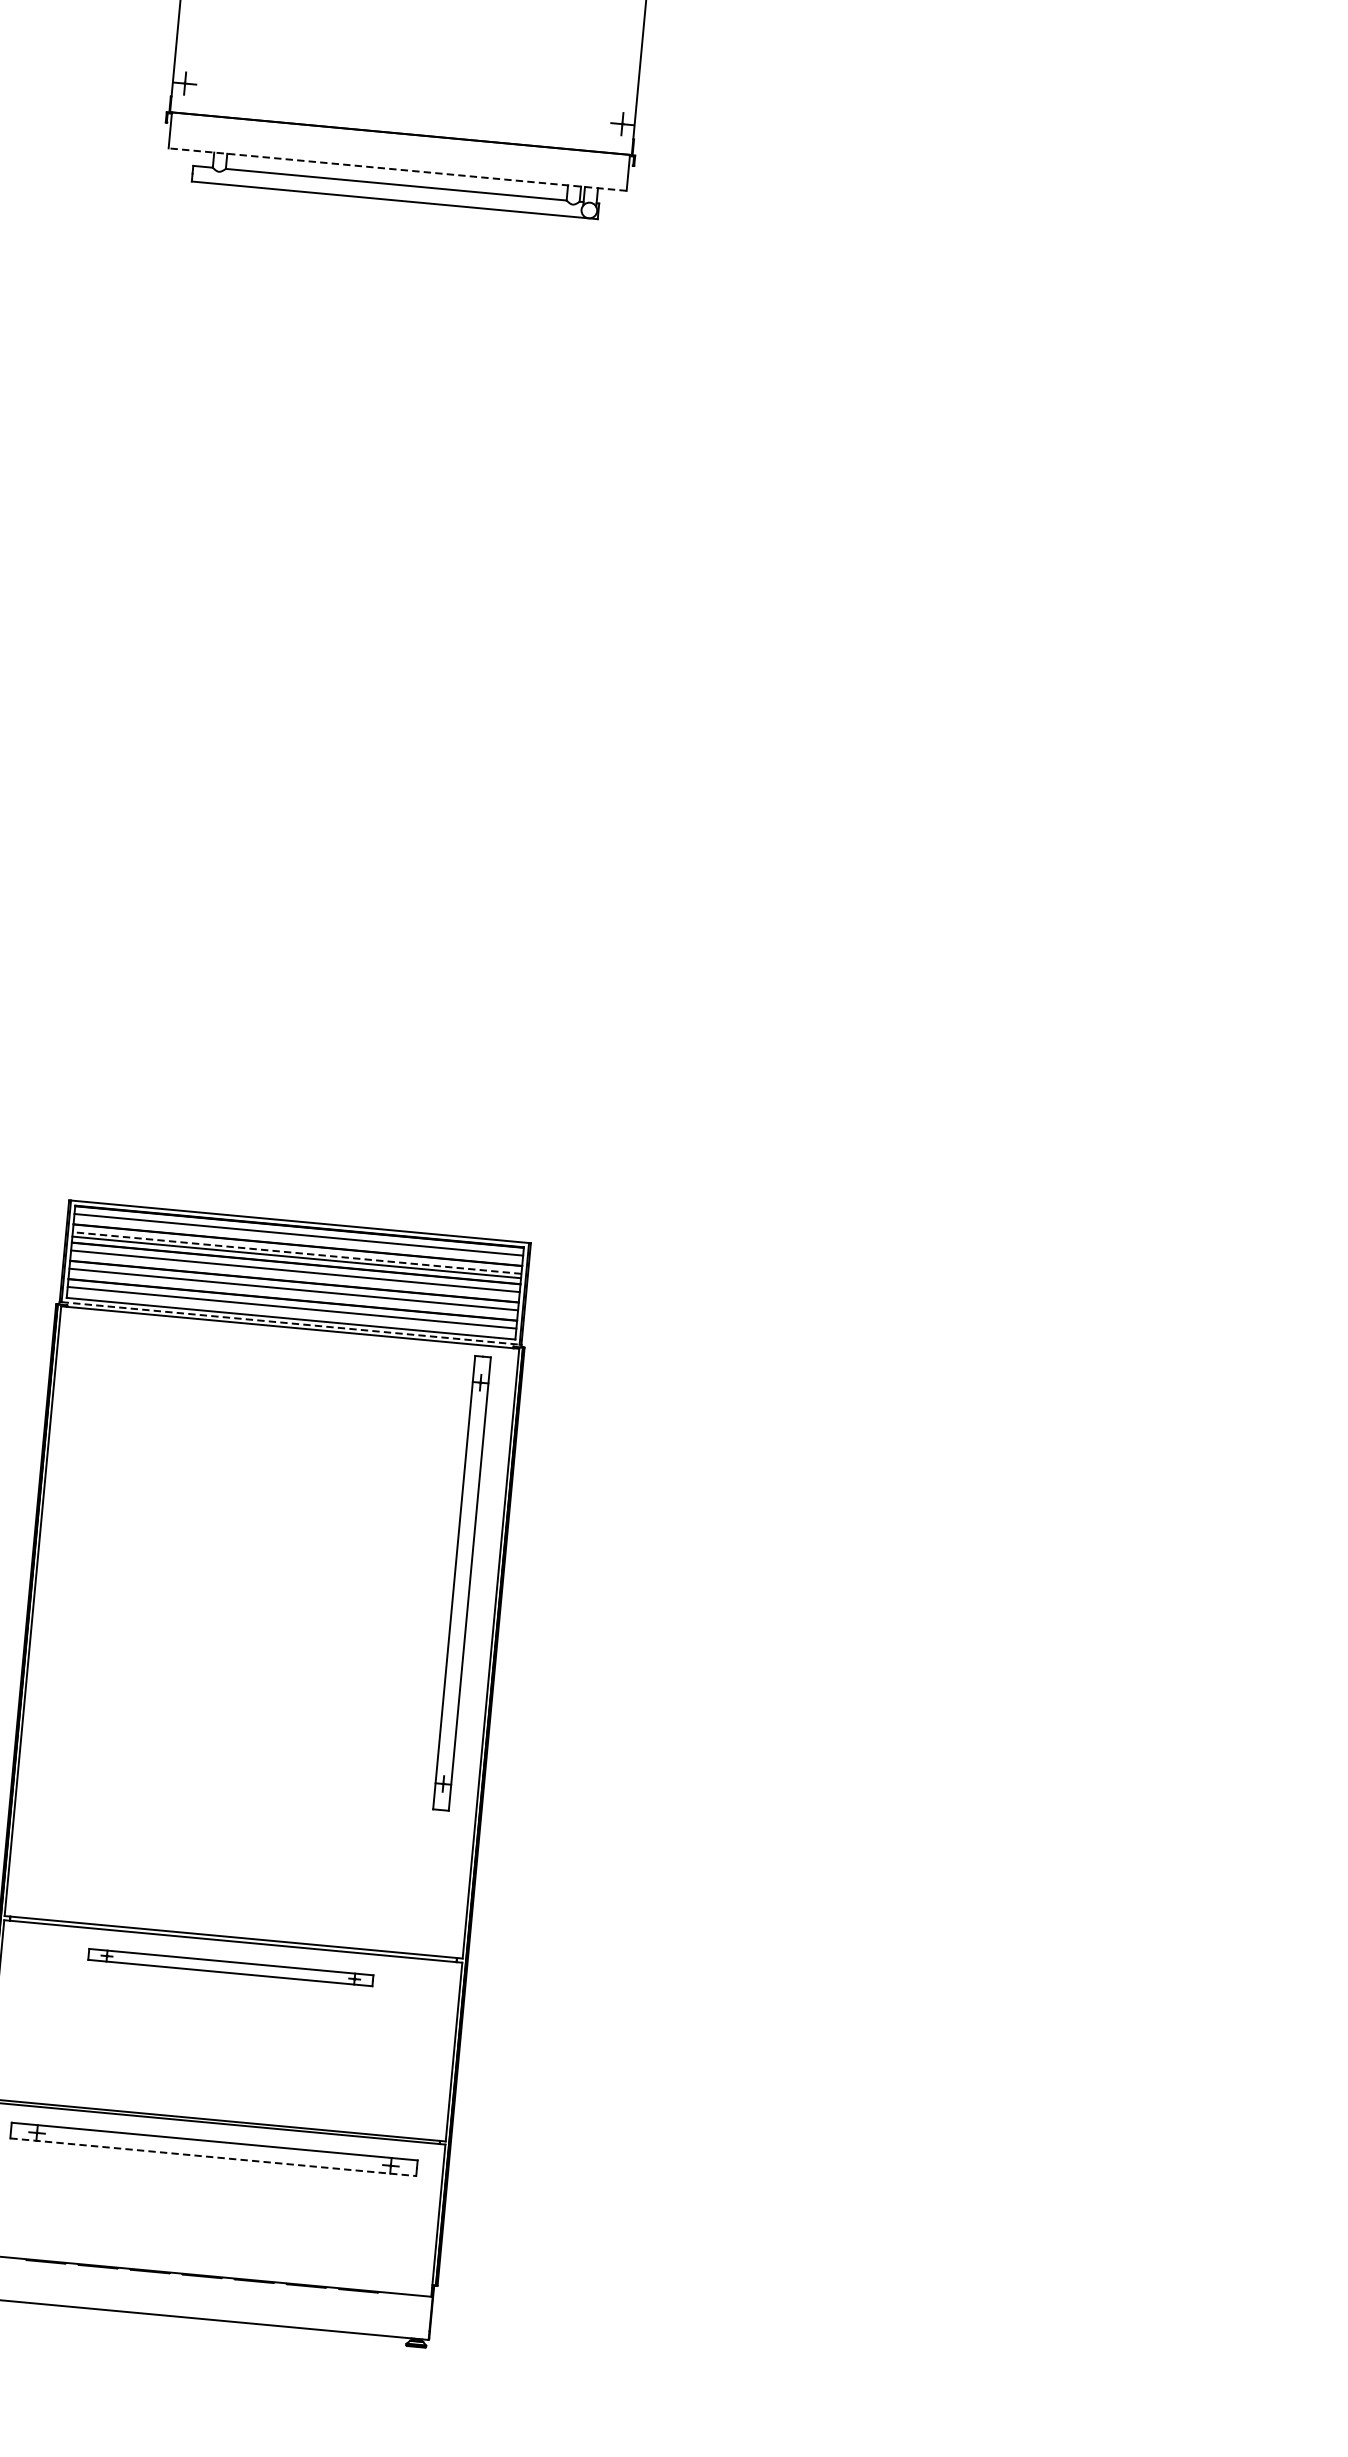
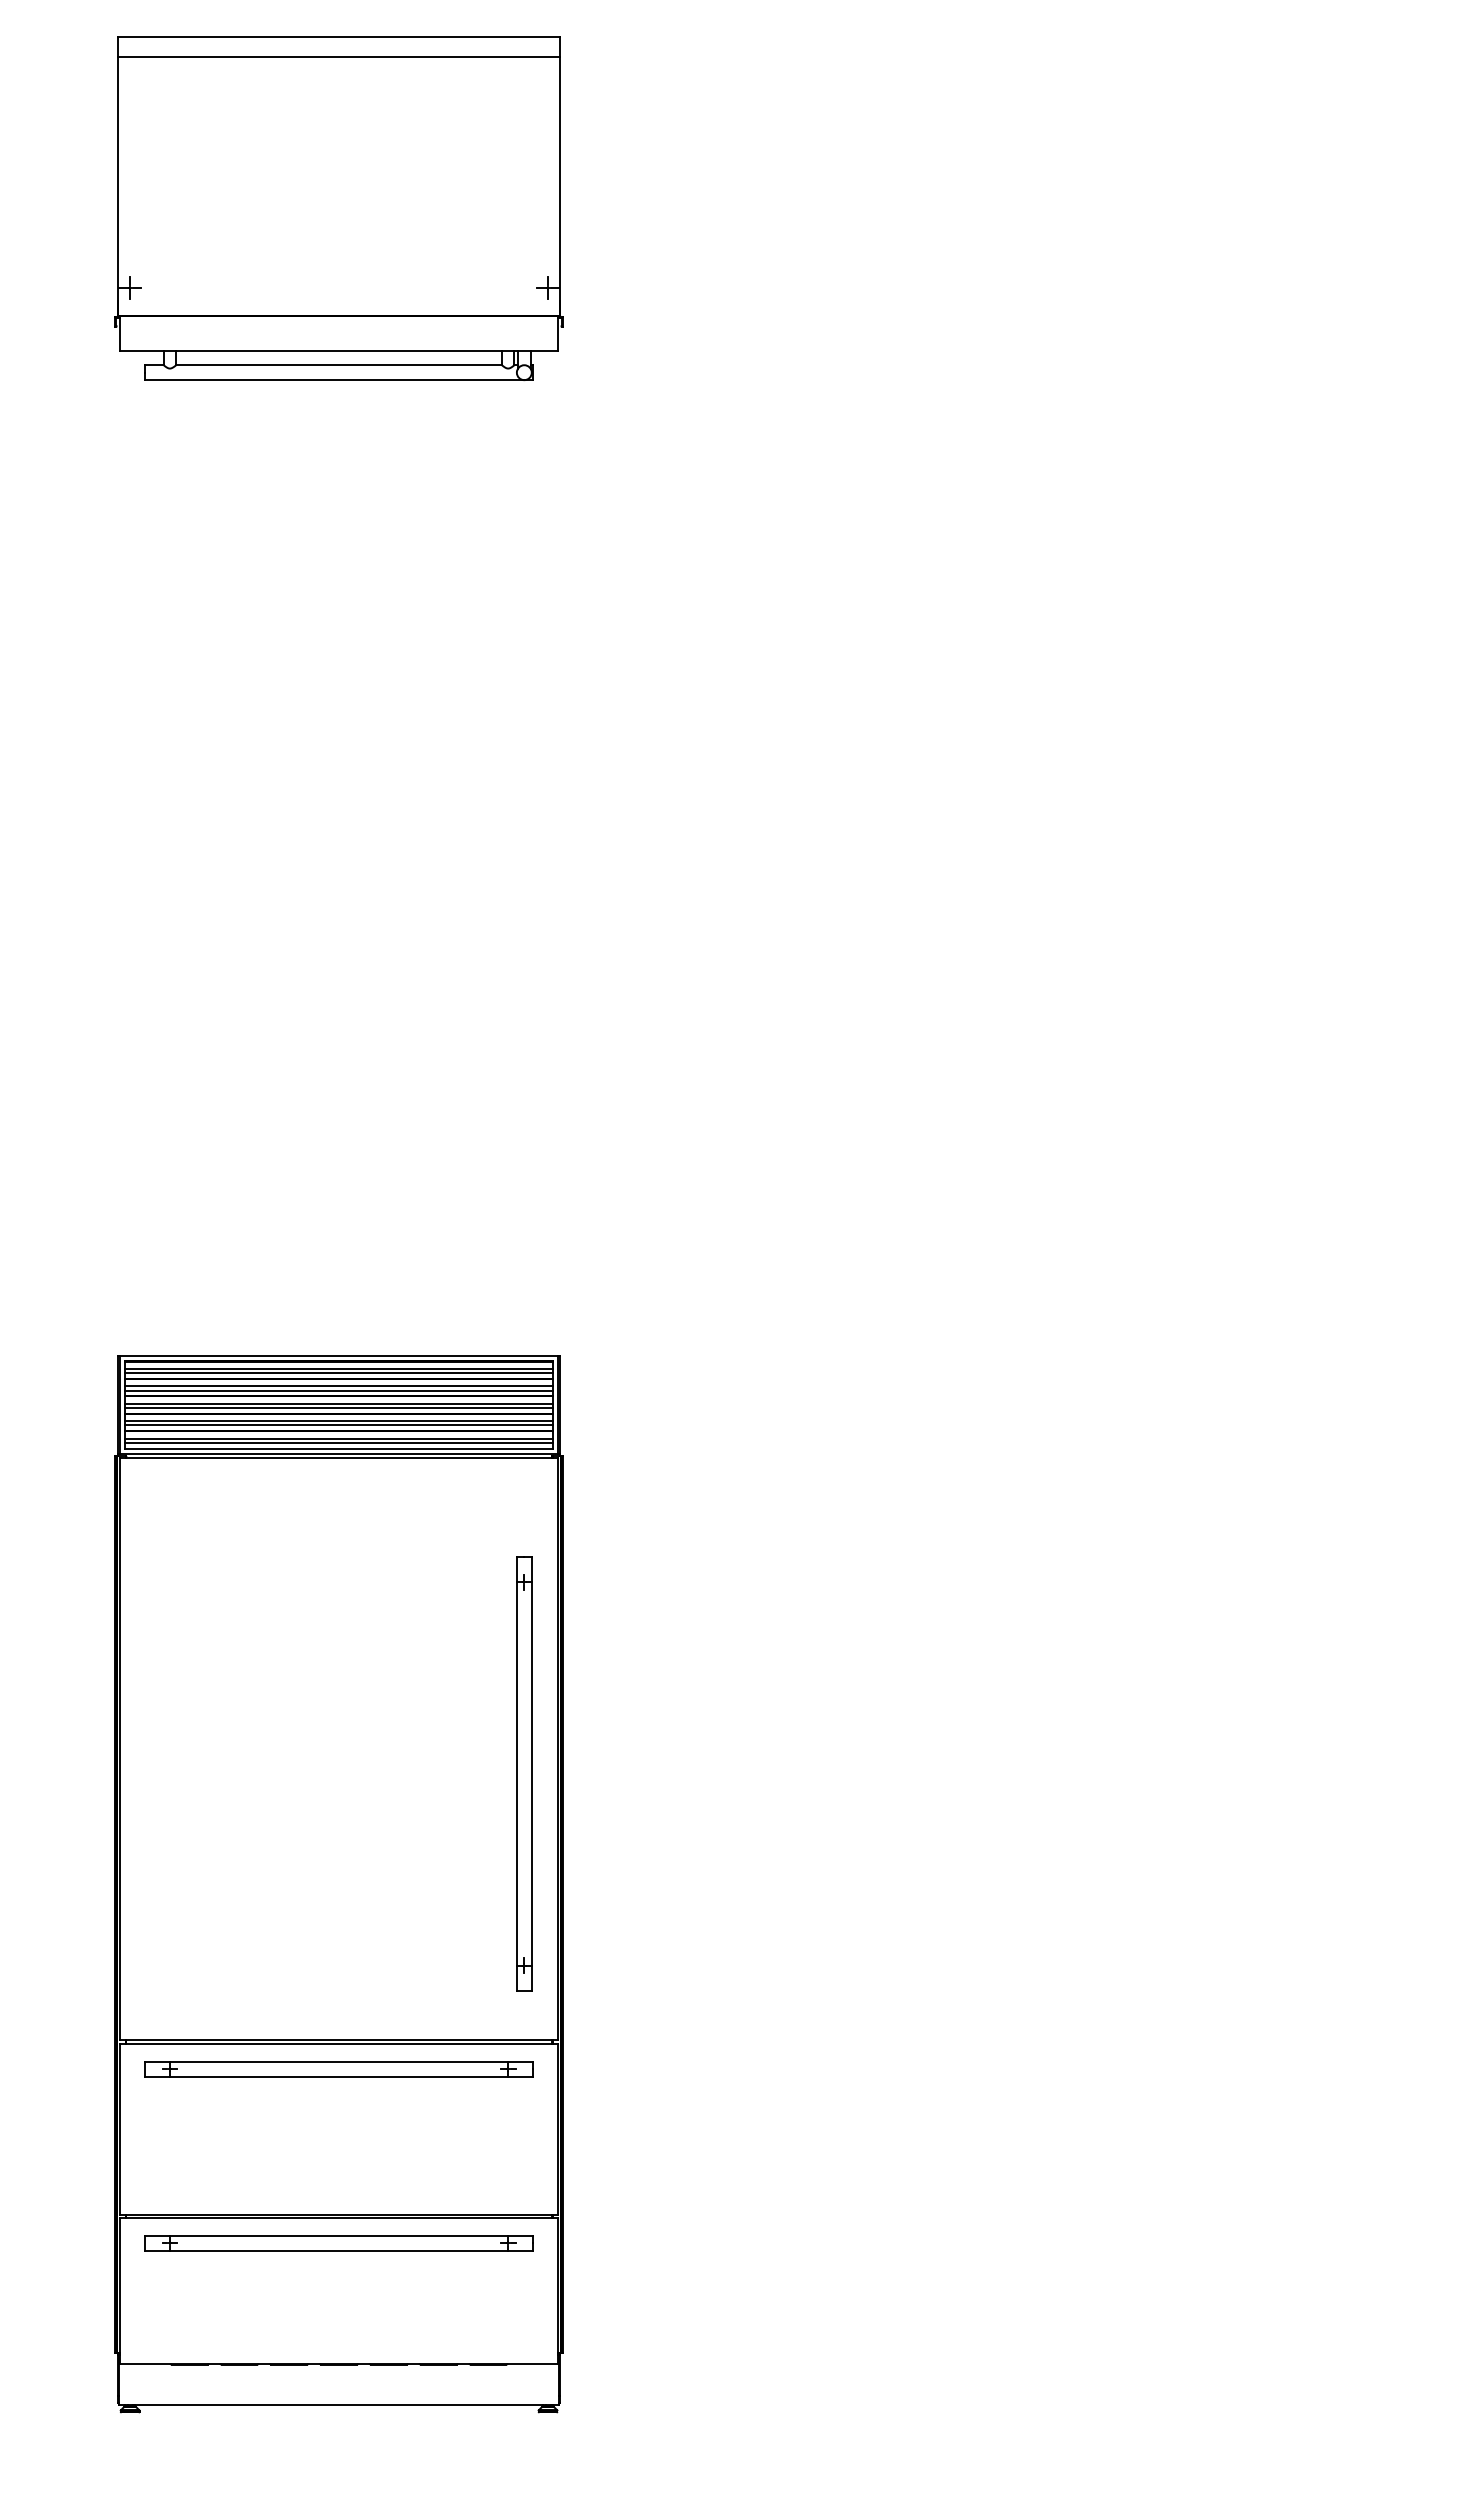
line: (398, 169) -> (339, 350), dashed -> solid
line: (297, 1239) -> (338, 1373), added
line: (296, 1253) -> (338, 1386), dashed -> solid
line: (294, 1275) -> (338, 1407), added
line: (292, 1293) -> (338, 1425), added
line: (291, 1311) -> (338, 1442), added
line: (291, 1323) -> (339, 1453), dashed -> solid
part: (462, 1582) -> (524, 1773), moved
part: (230, 1967) -> (338, 2069), size x1.43
line: (213, 2157) -> (339, 2250), dashed -> solid

